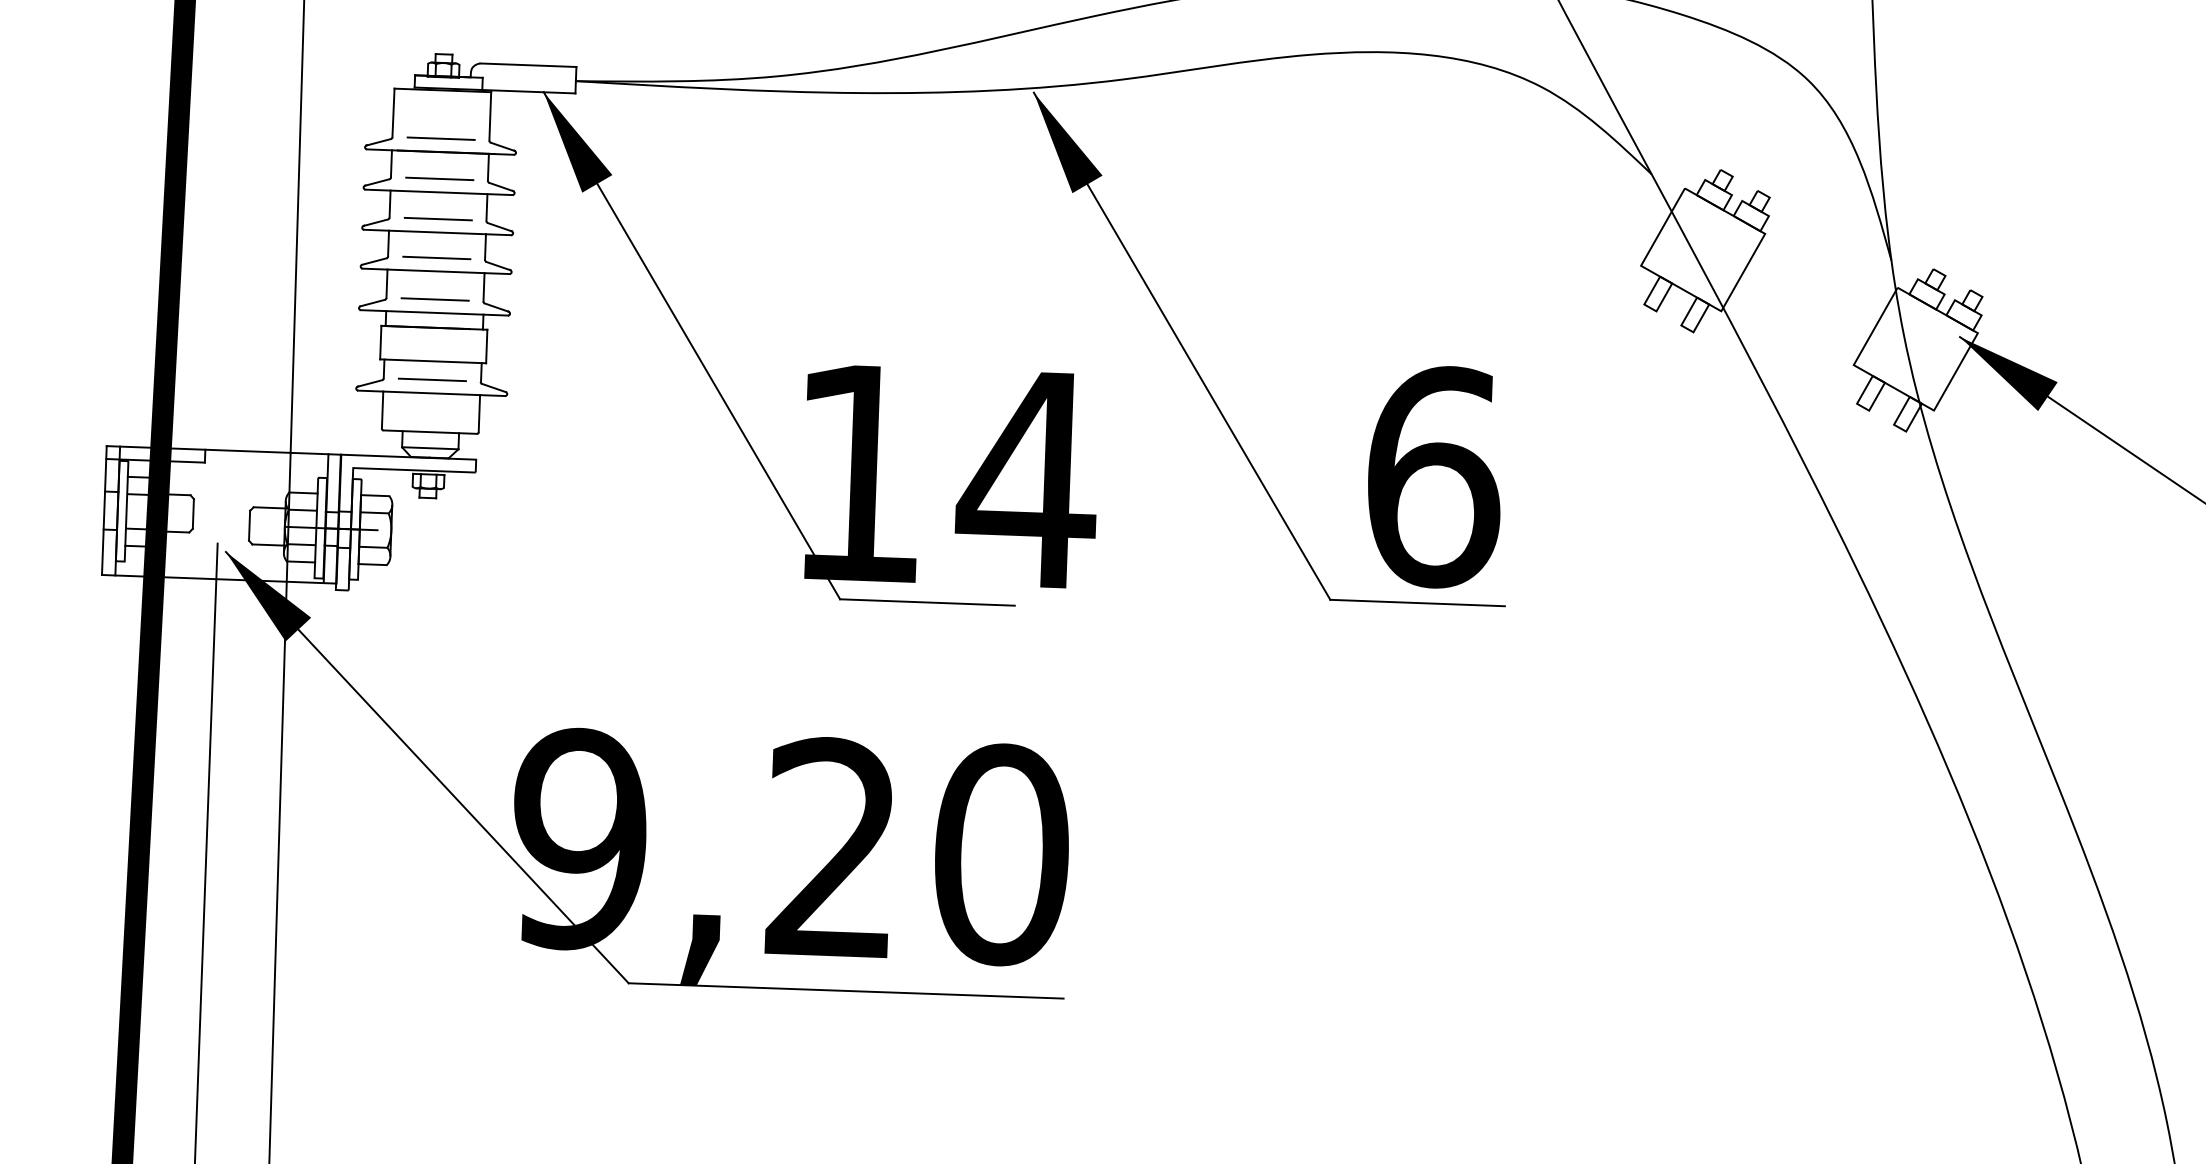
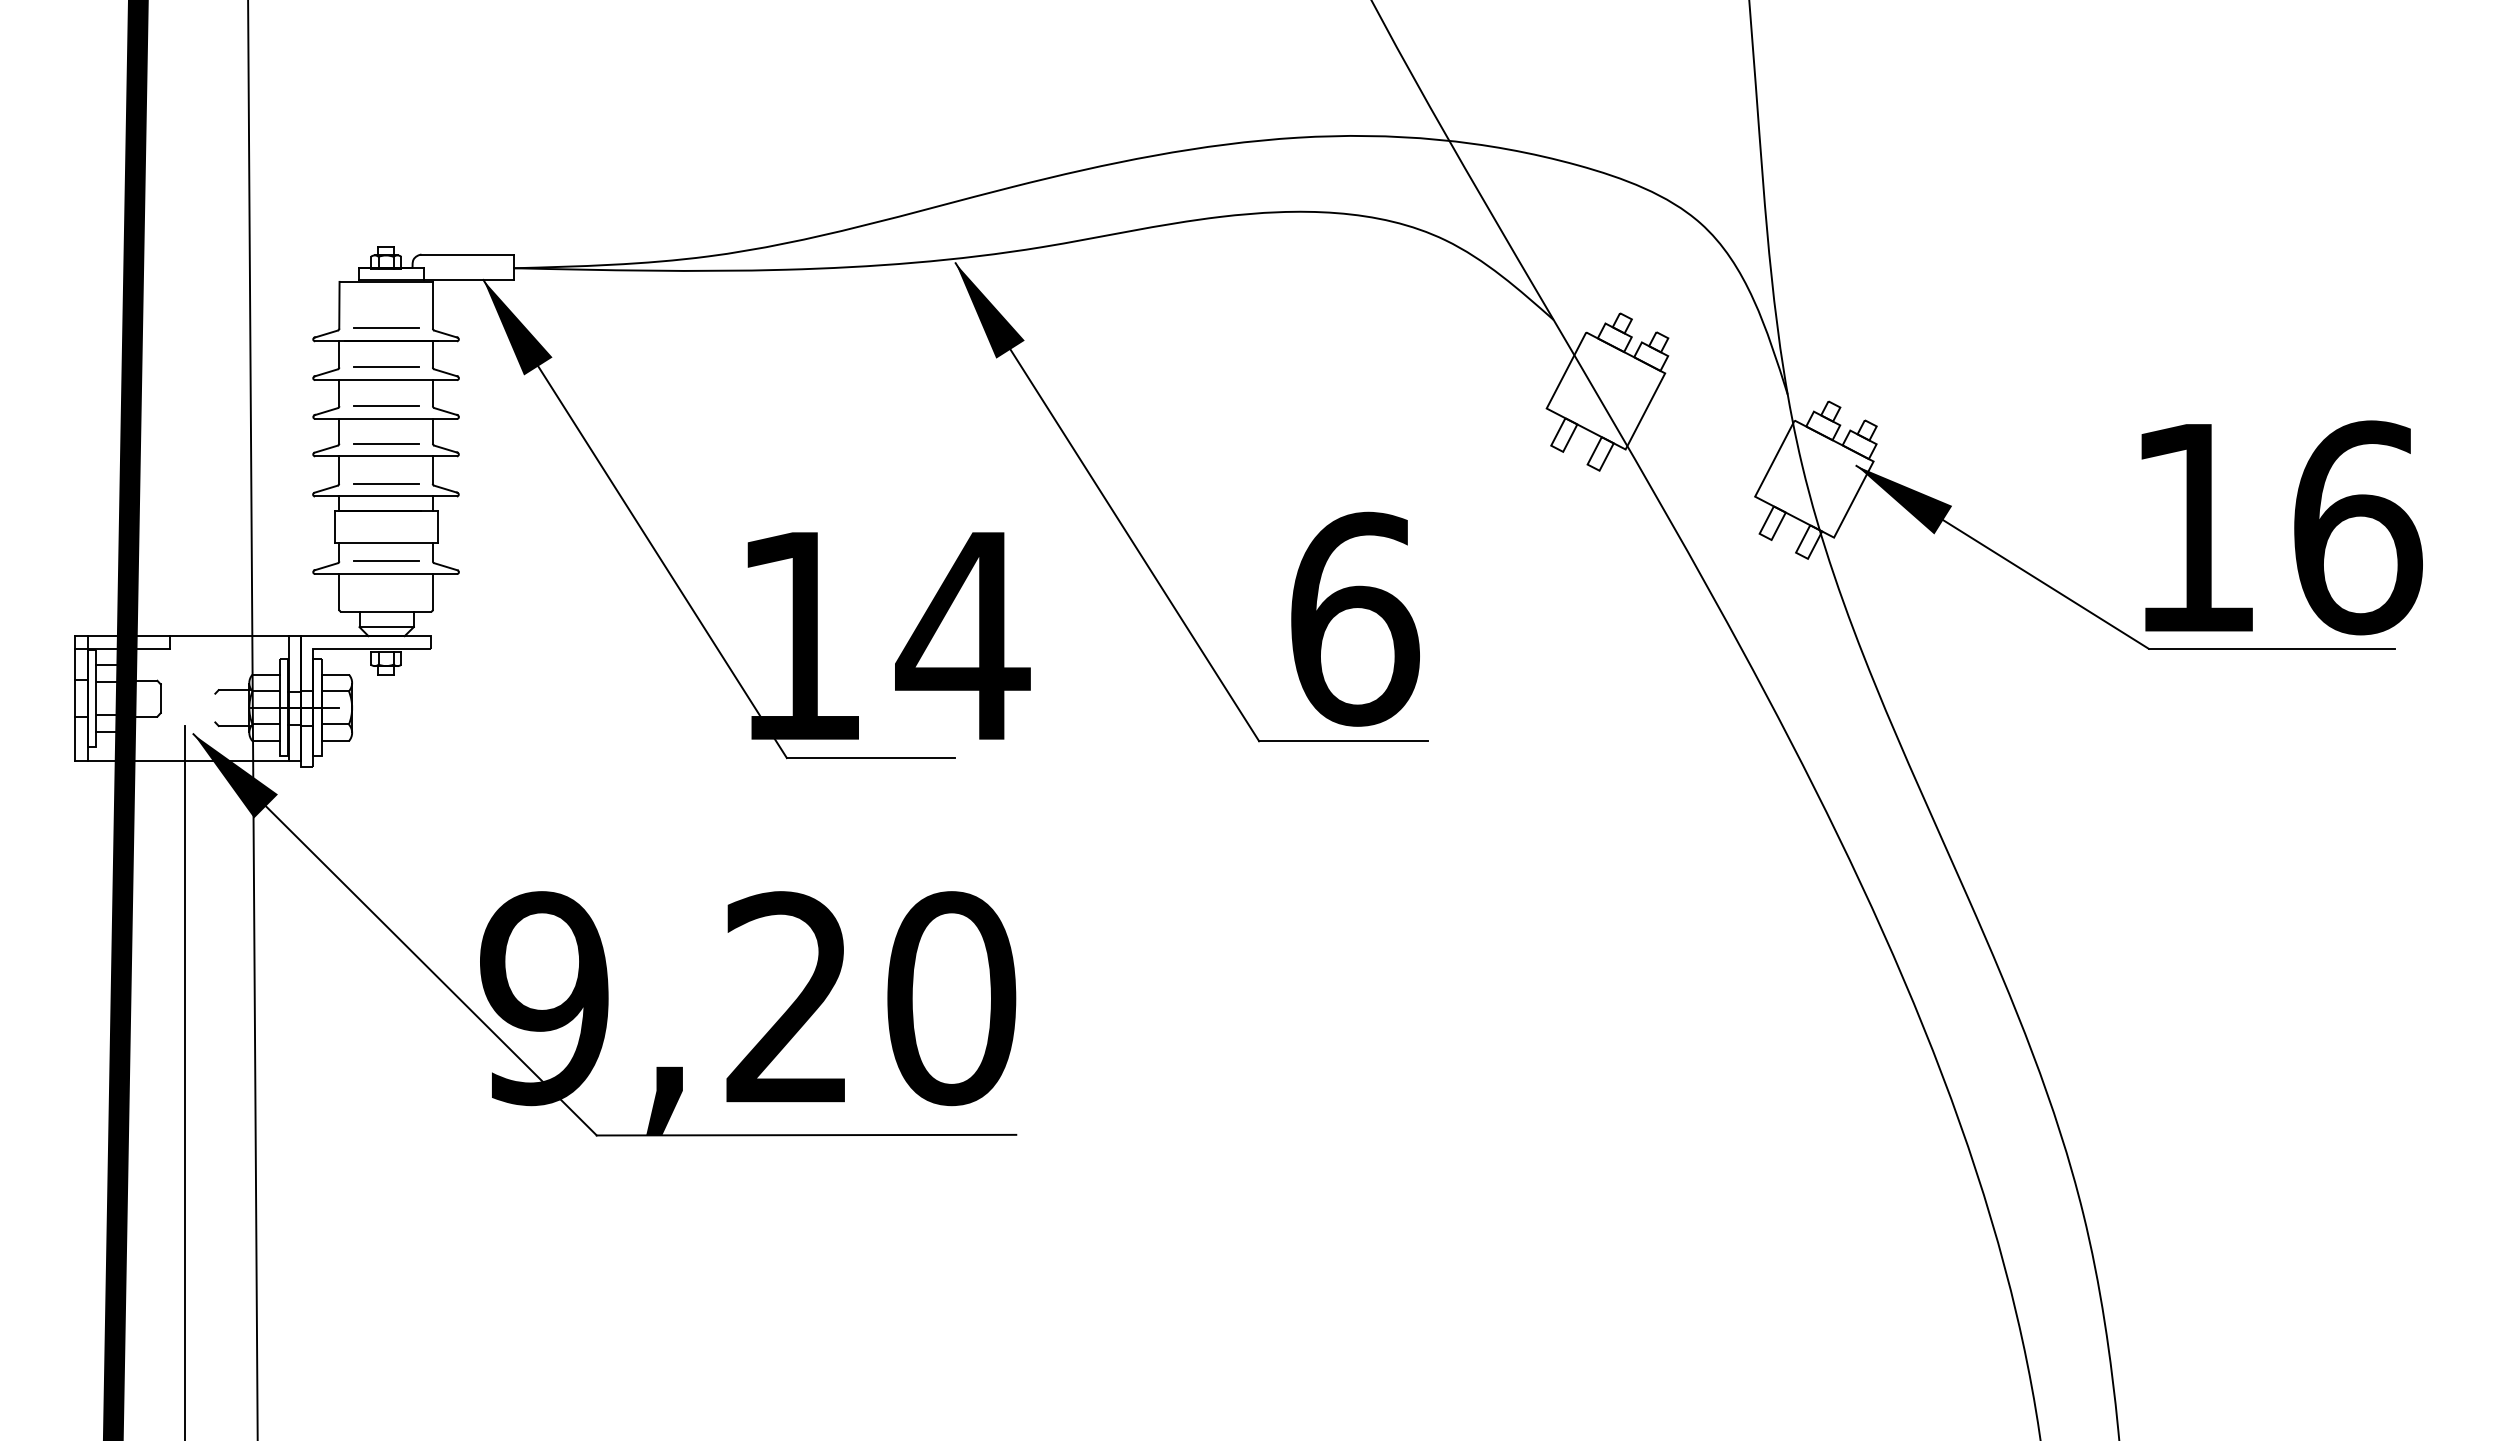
line: (249, 525) -> (215, 707), removed

